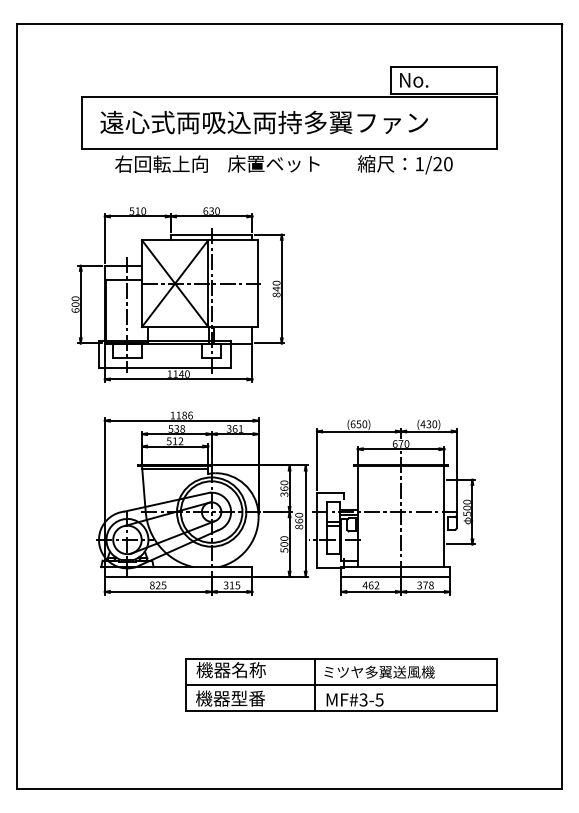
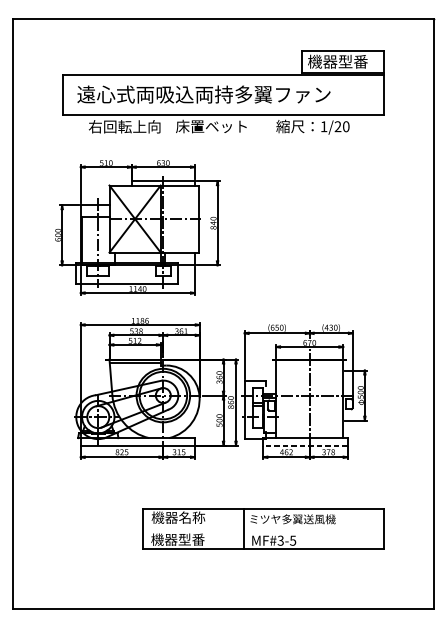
text: (437, 80) -> (337, 62), No. -> 機器型番
line: (395, 576) -> (305, 445), solid -> dashed
line: (340, 684) -> (262, 528), removed

